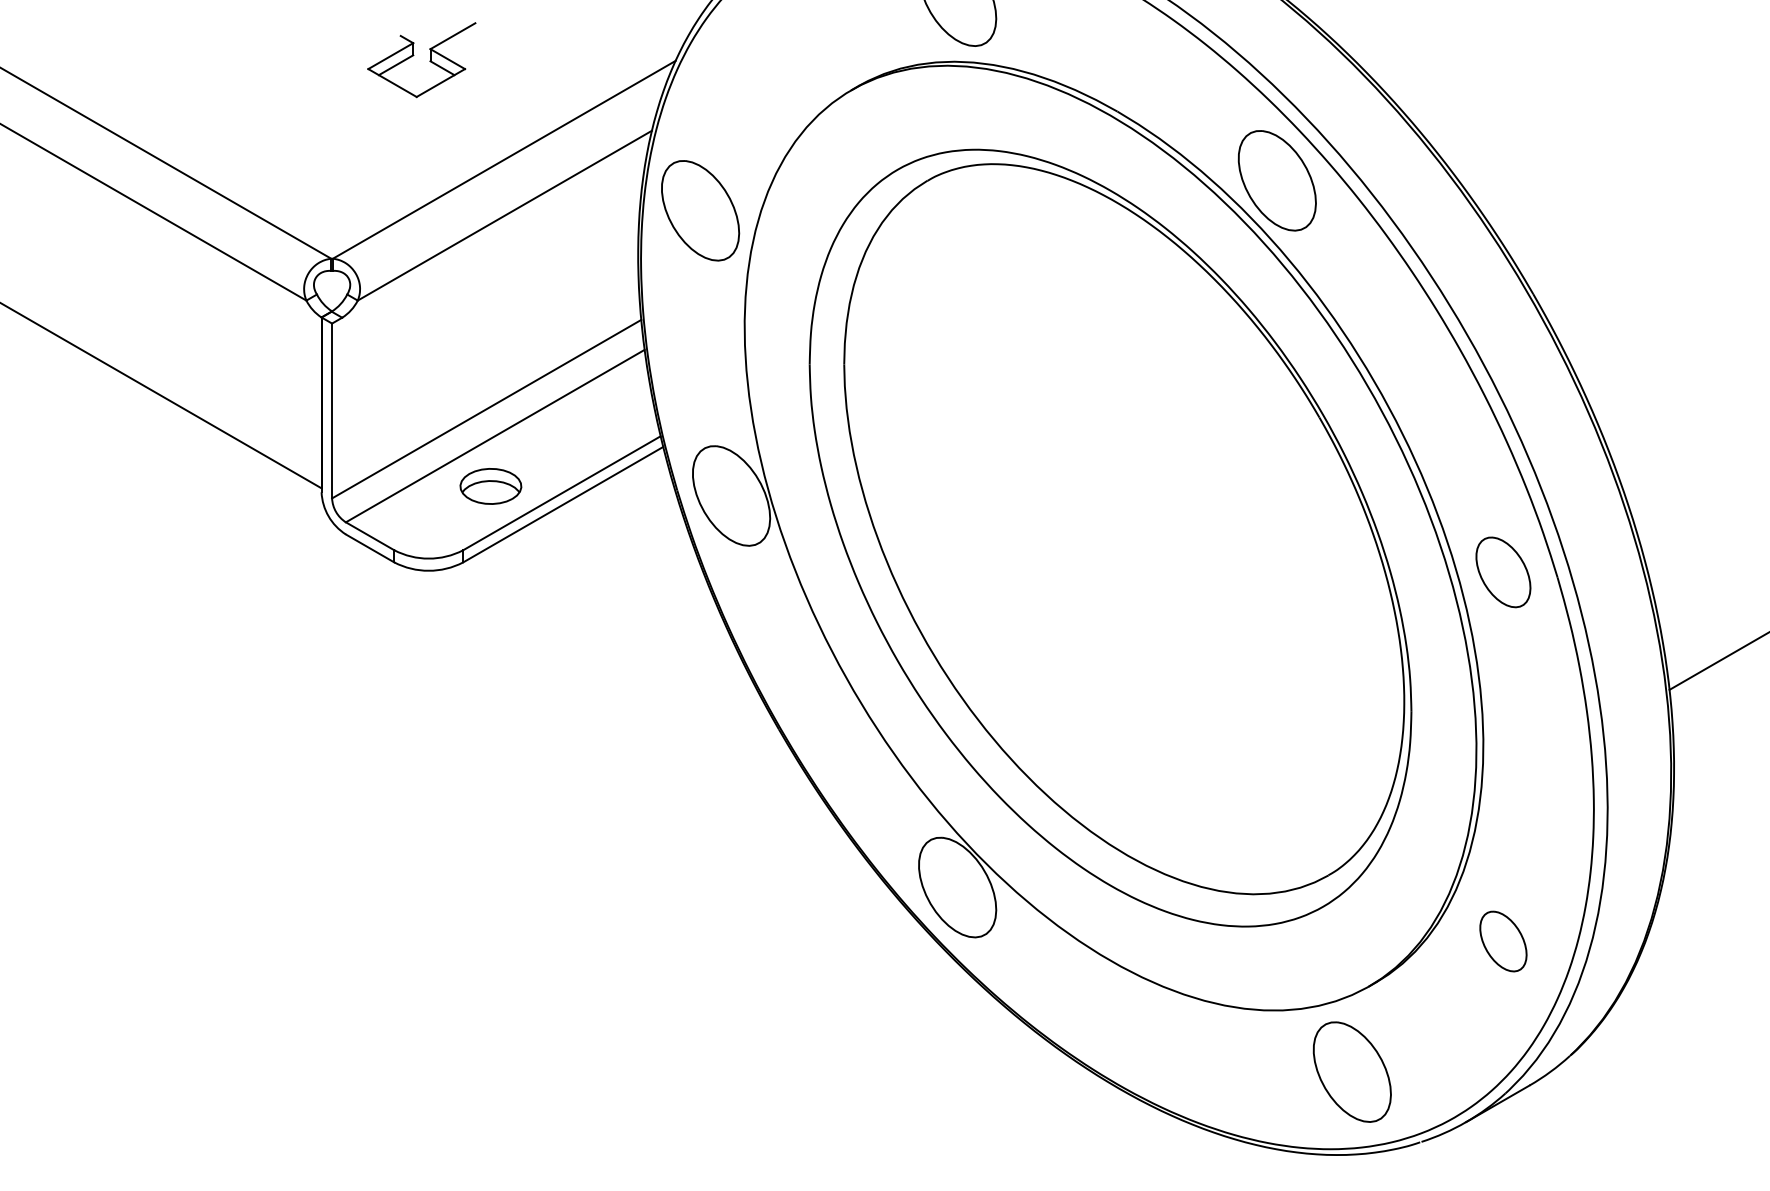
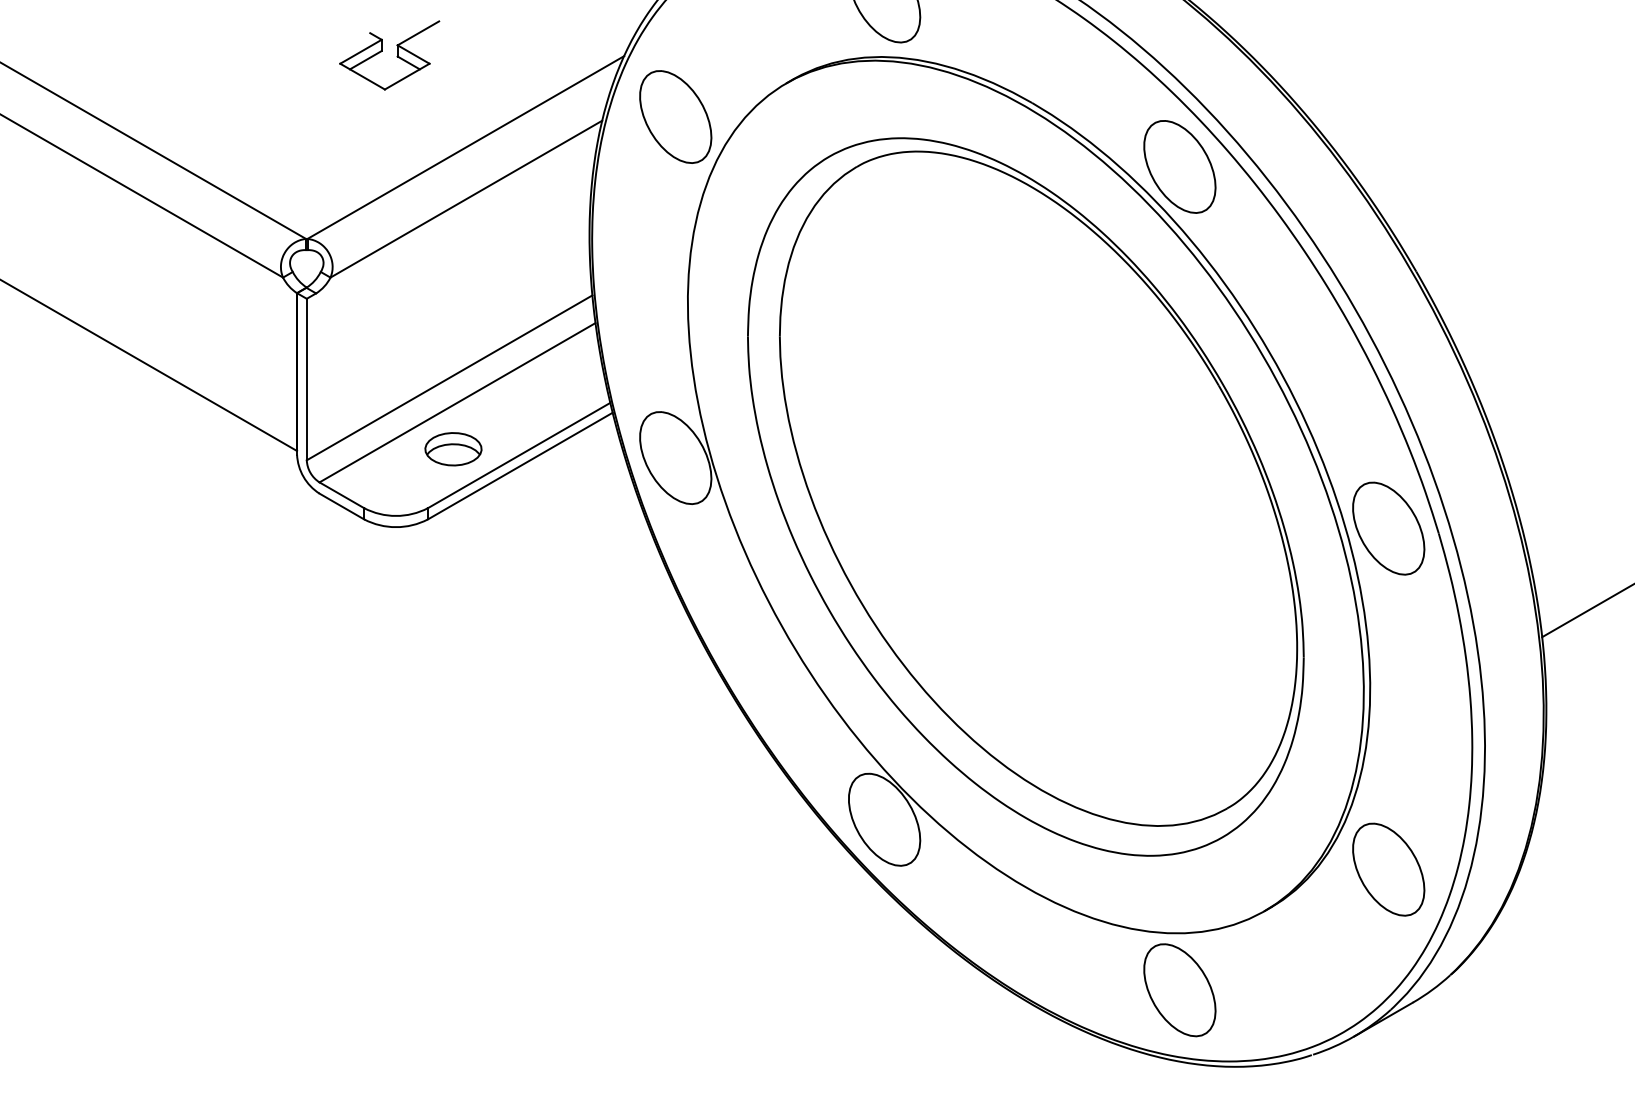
part: (700, 210) -> (675, 116), moved
part: (1503, 572) -> (1388, 528), size x1.43
part: (1503, 941) -> (1388, 869), size x1.67
part: (1351, 1071) -> (1179, 989), moved

